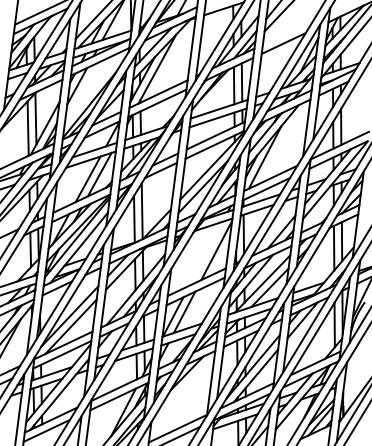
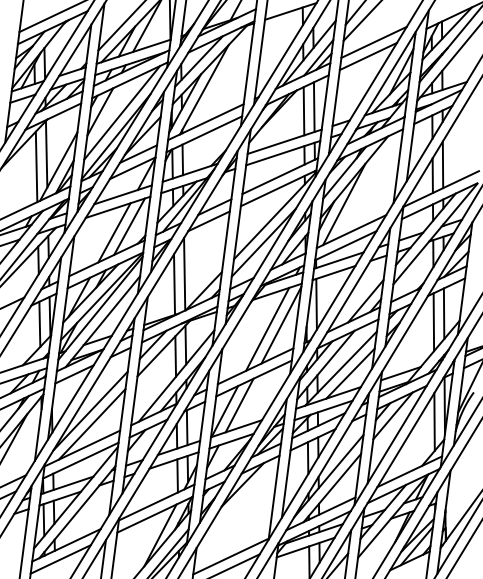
line: (287, 31) -> (373, 41), added
line: (94, 86) -> (122, 112), added
line: (206, 253) -> (267, 328), added

